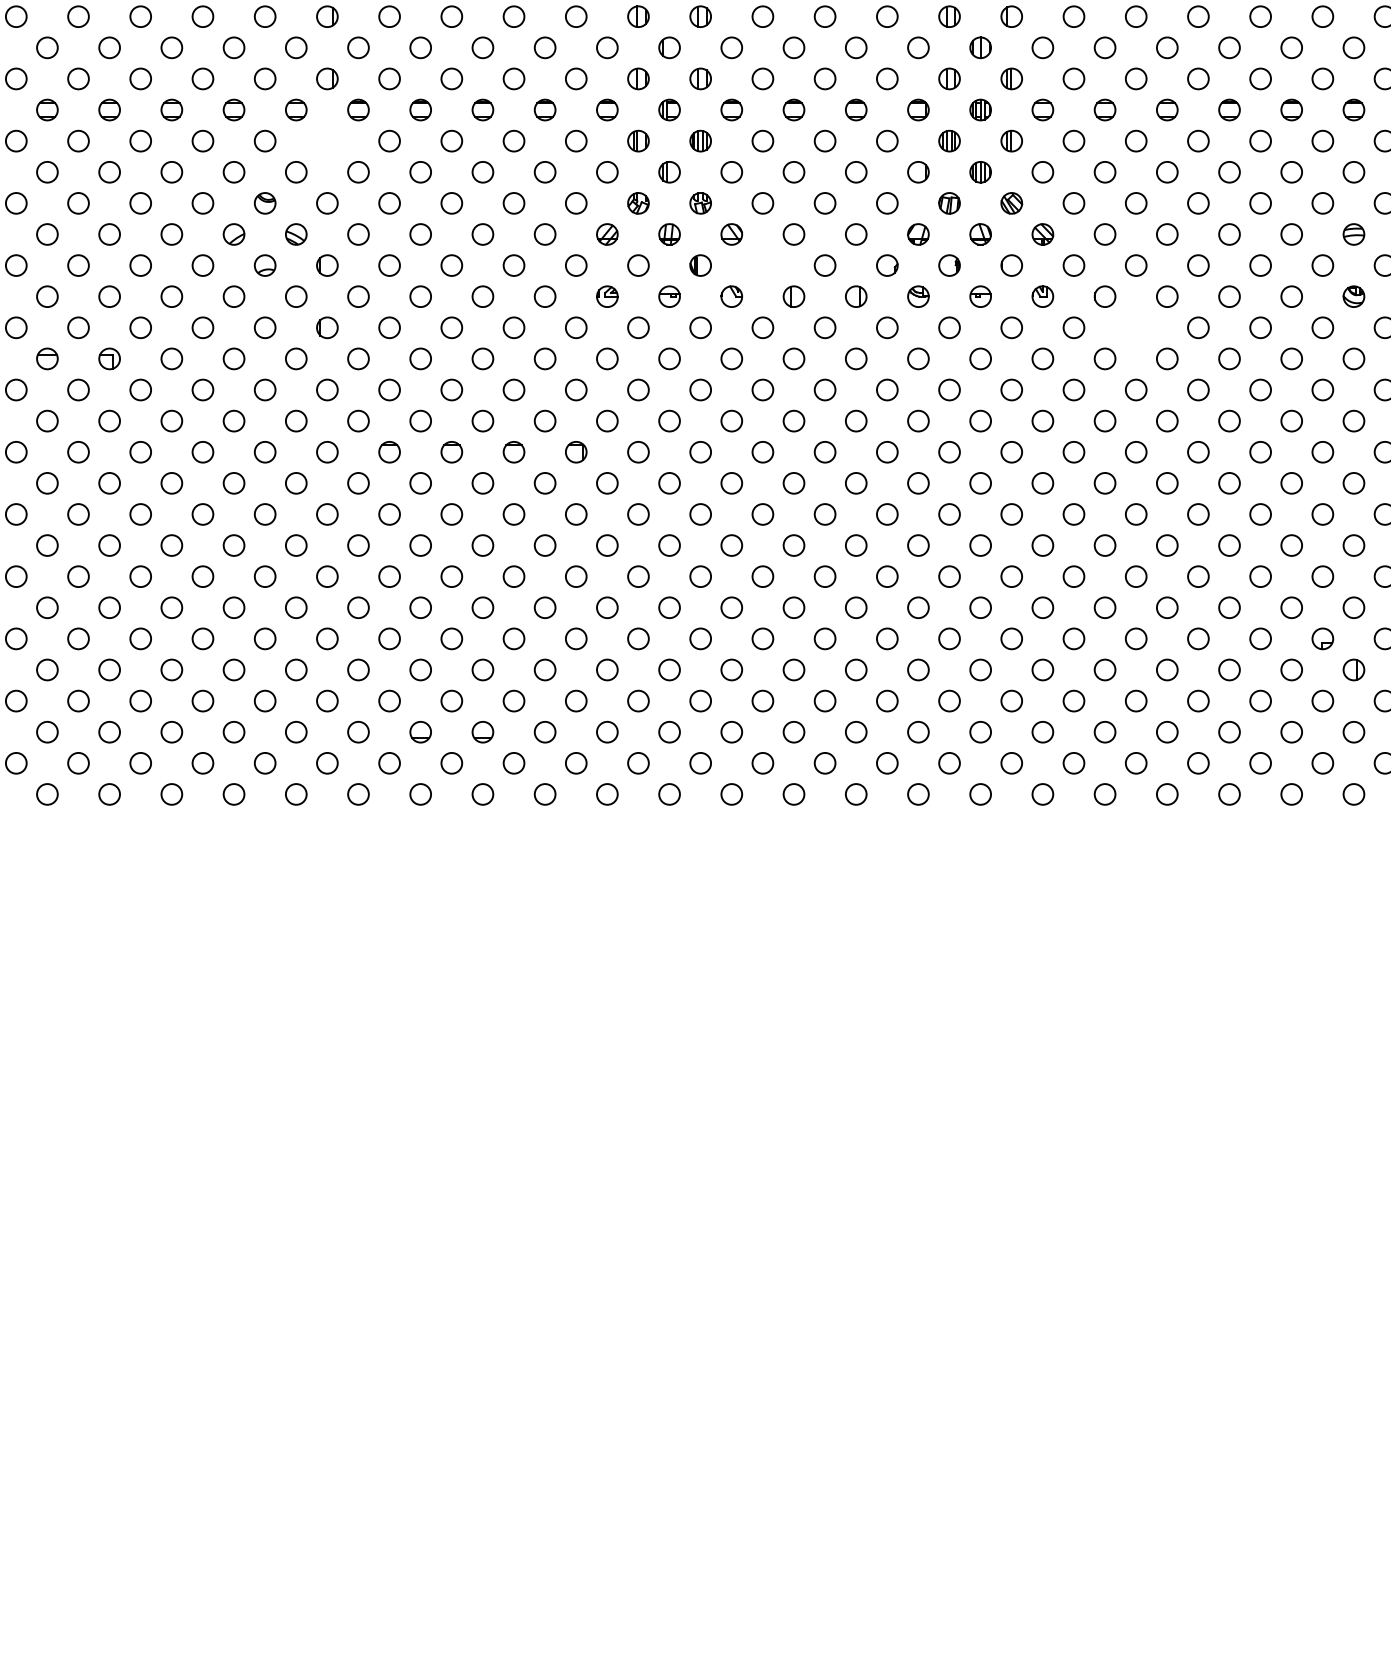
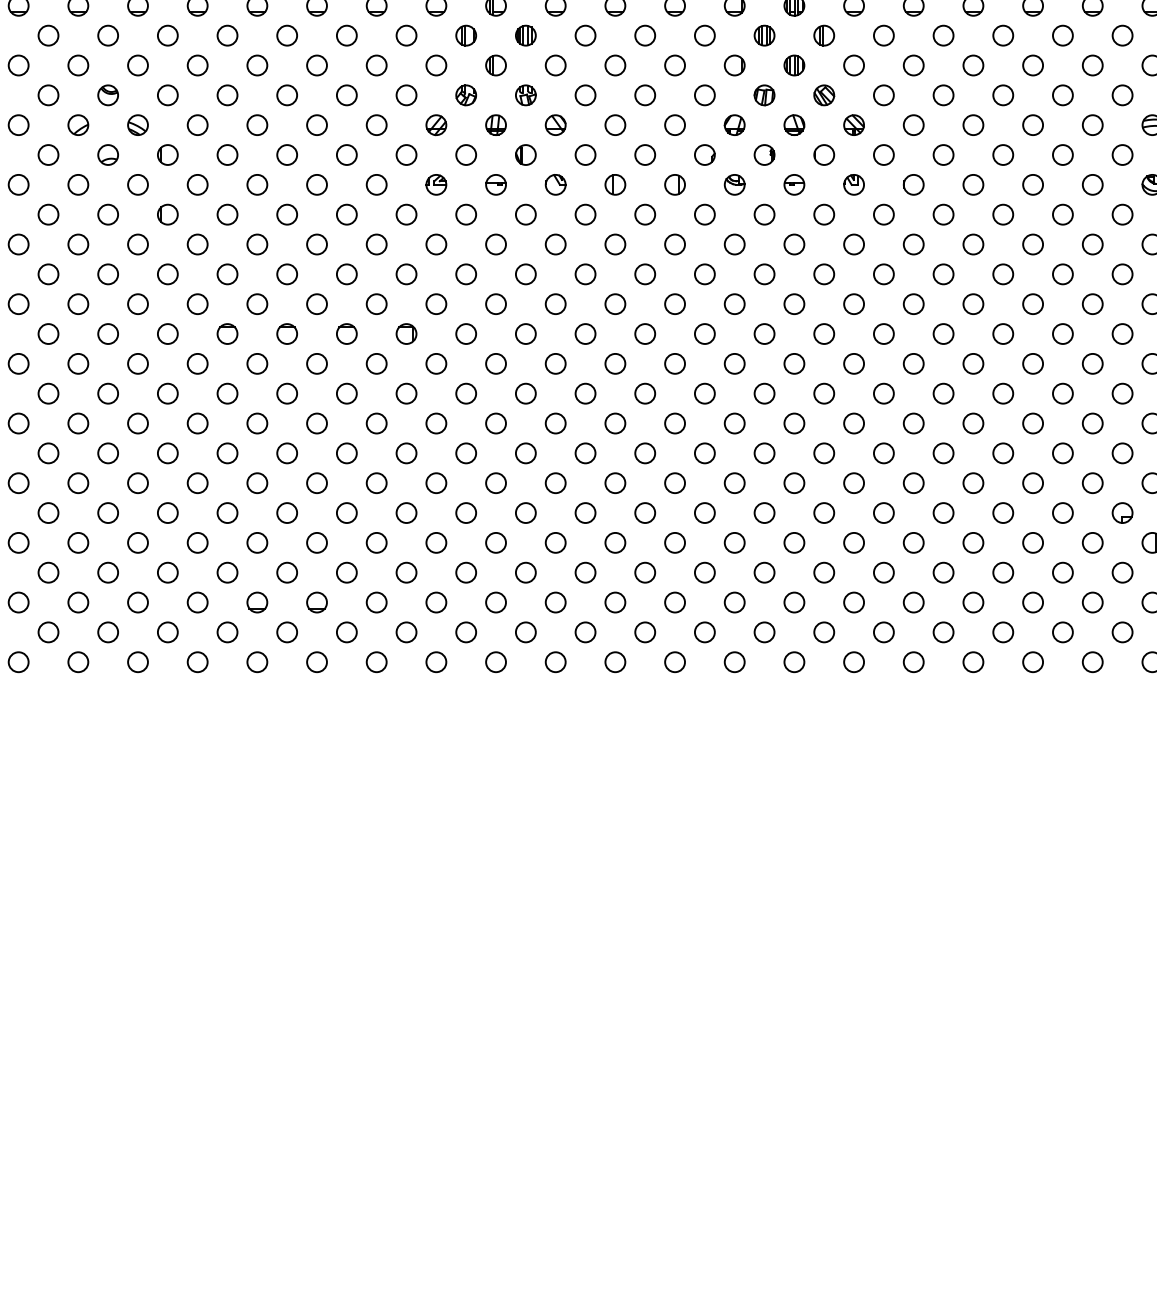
circle: (327, 140) -> (167, 35), added
circle: (762, 265) -> (585, 154), added
circle: (1136, 327) -> (943, 214), added

